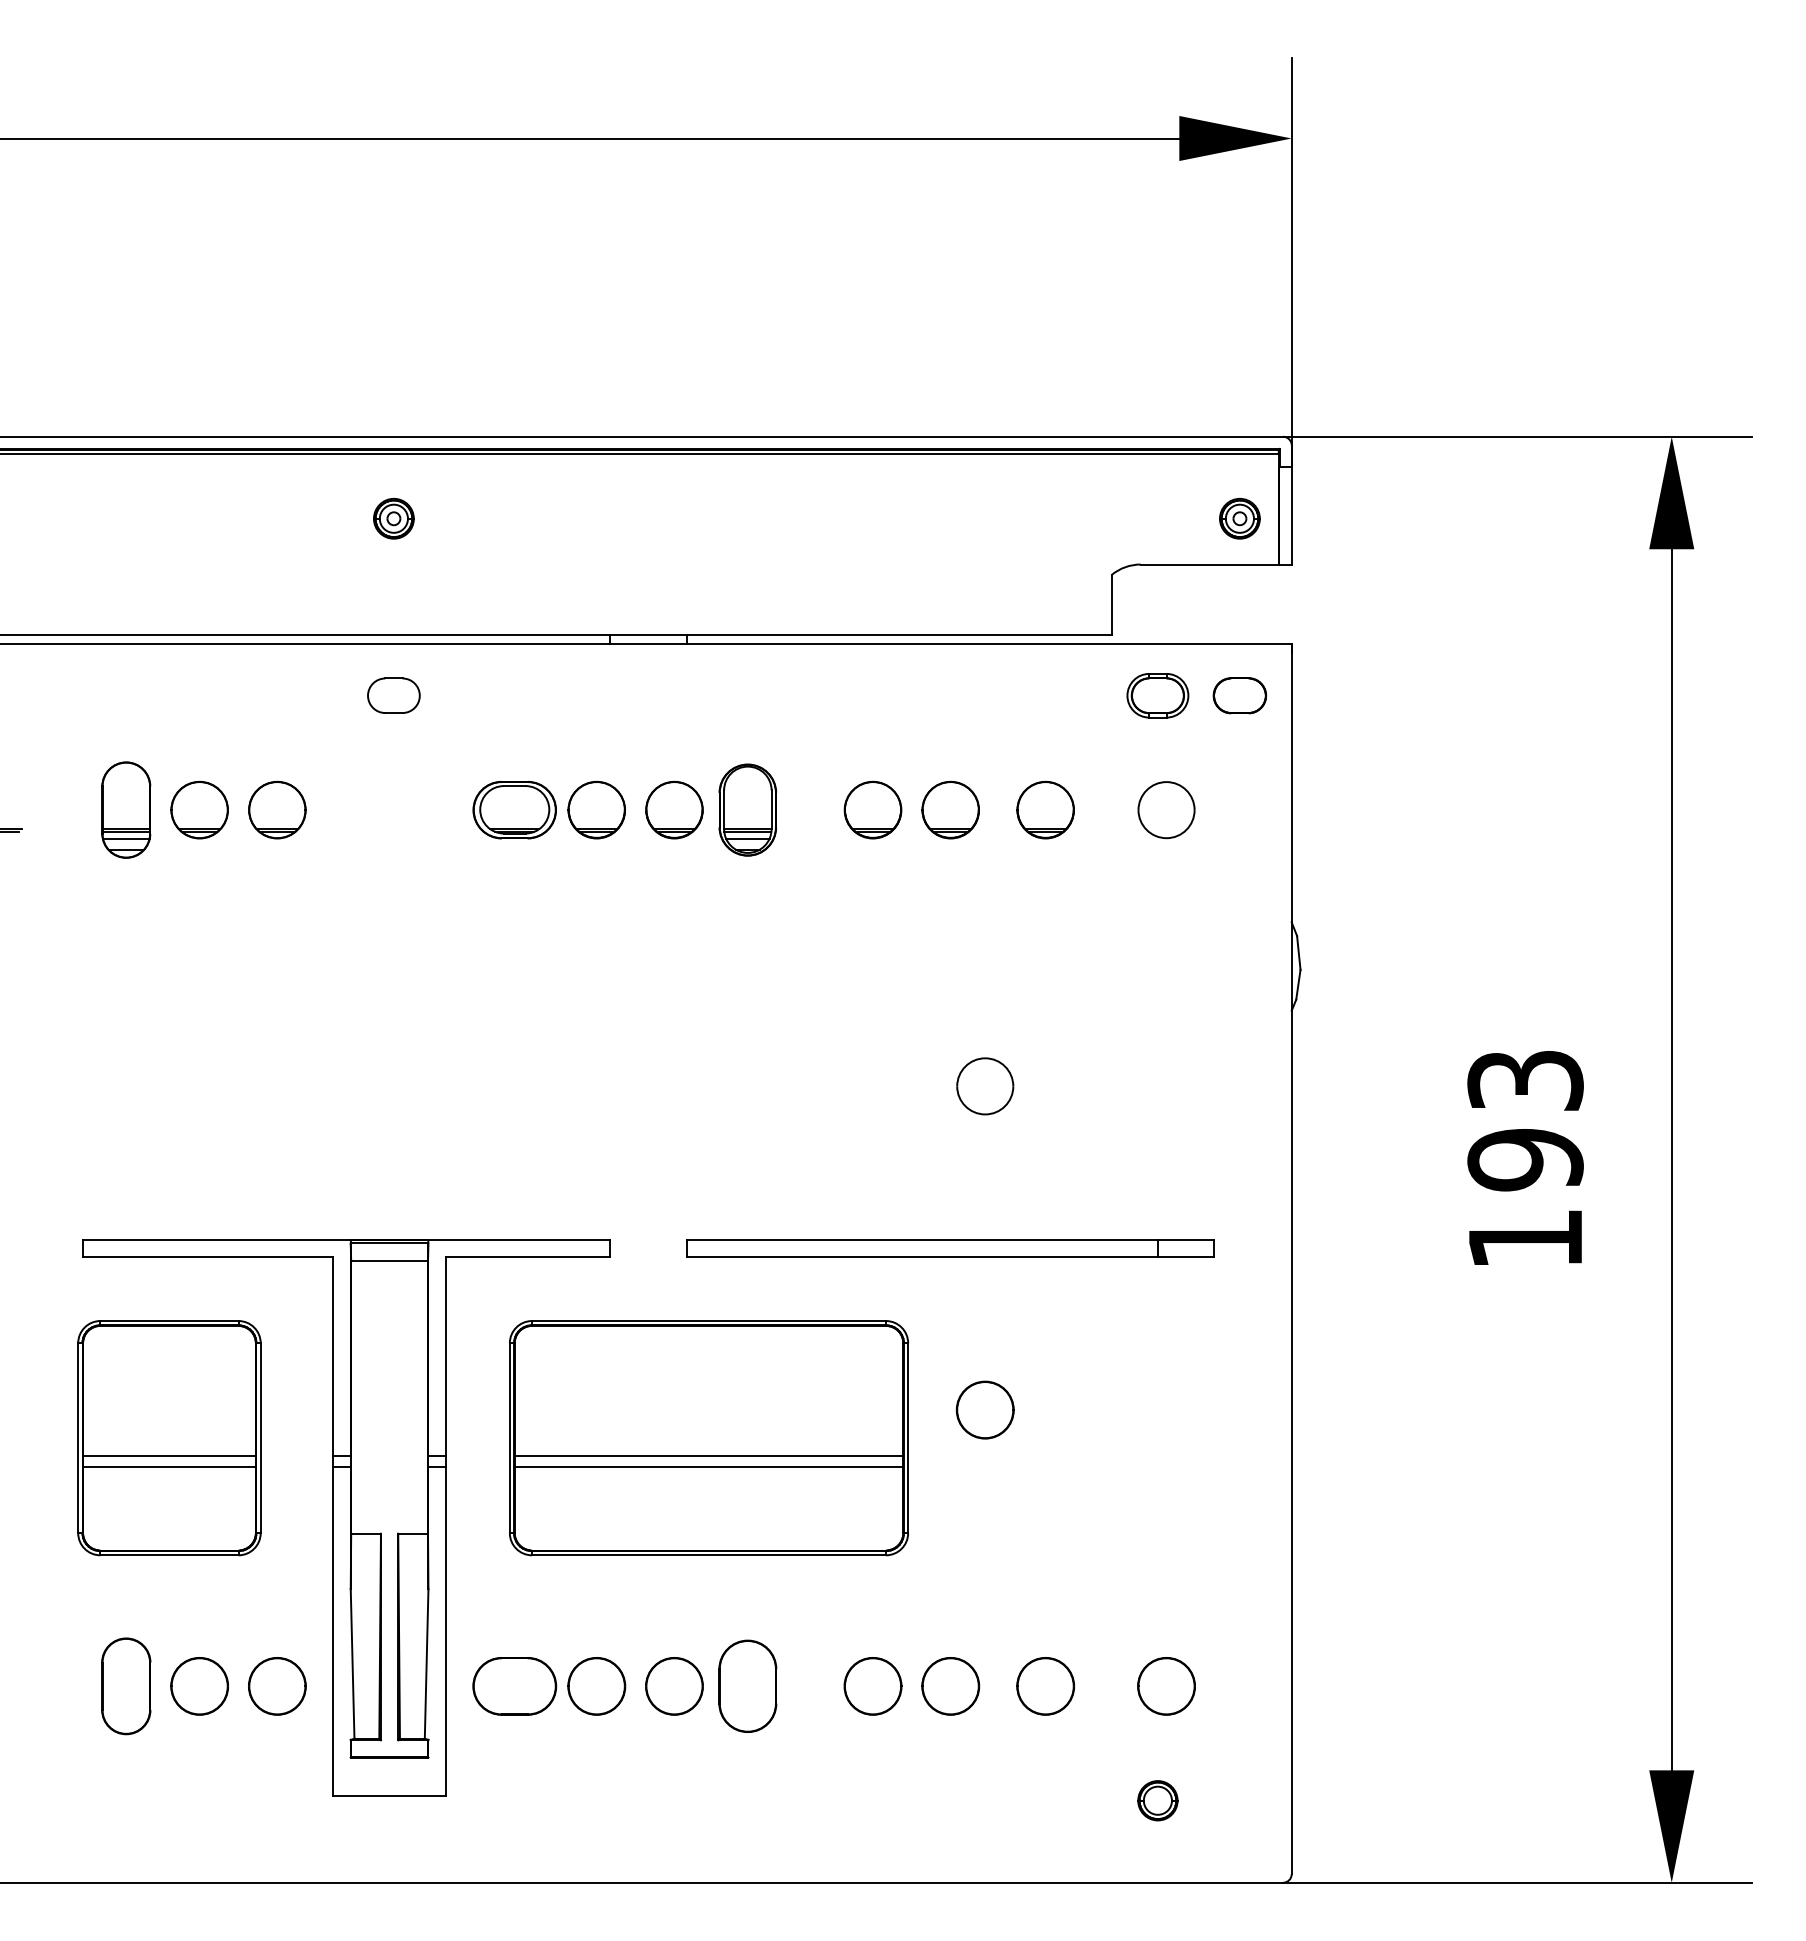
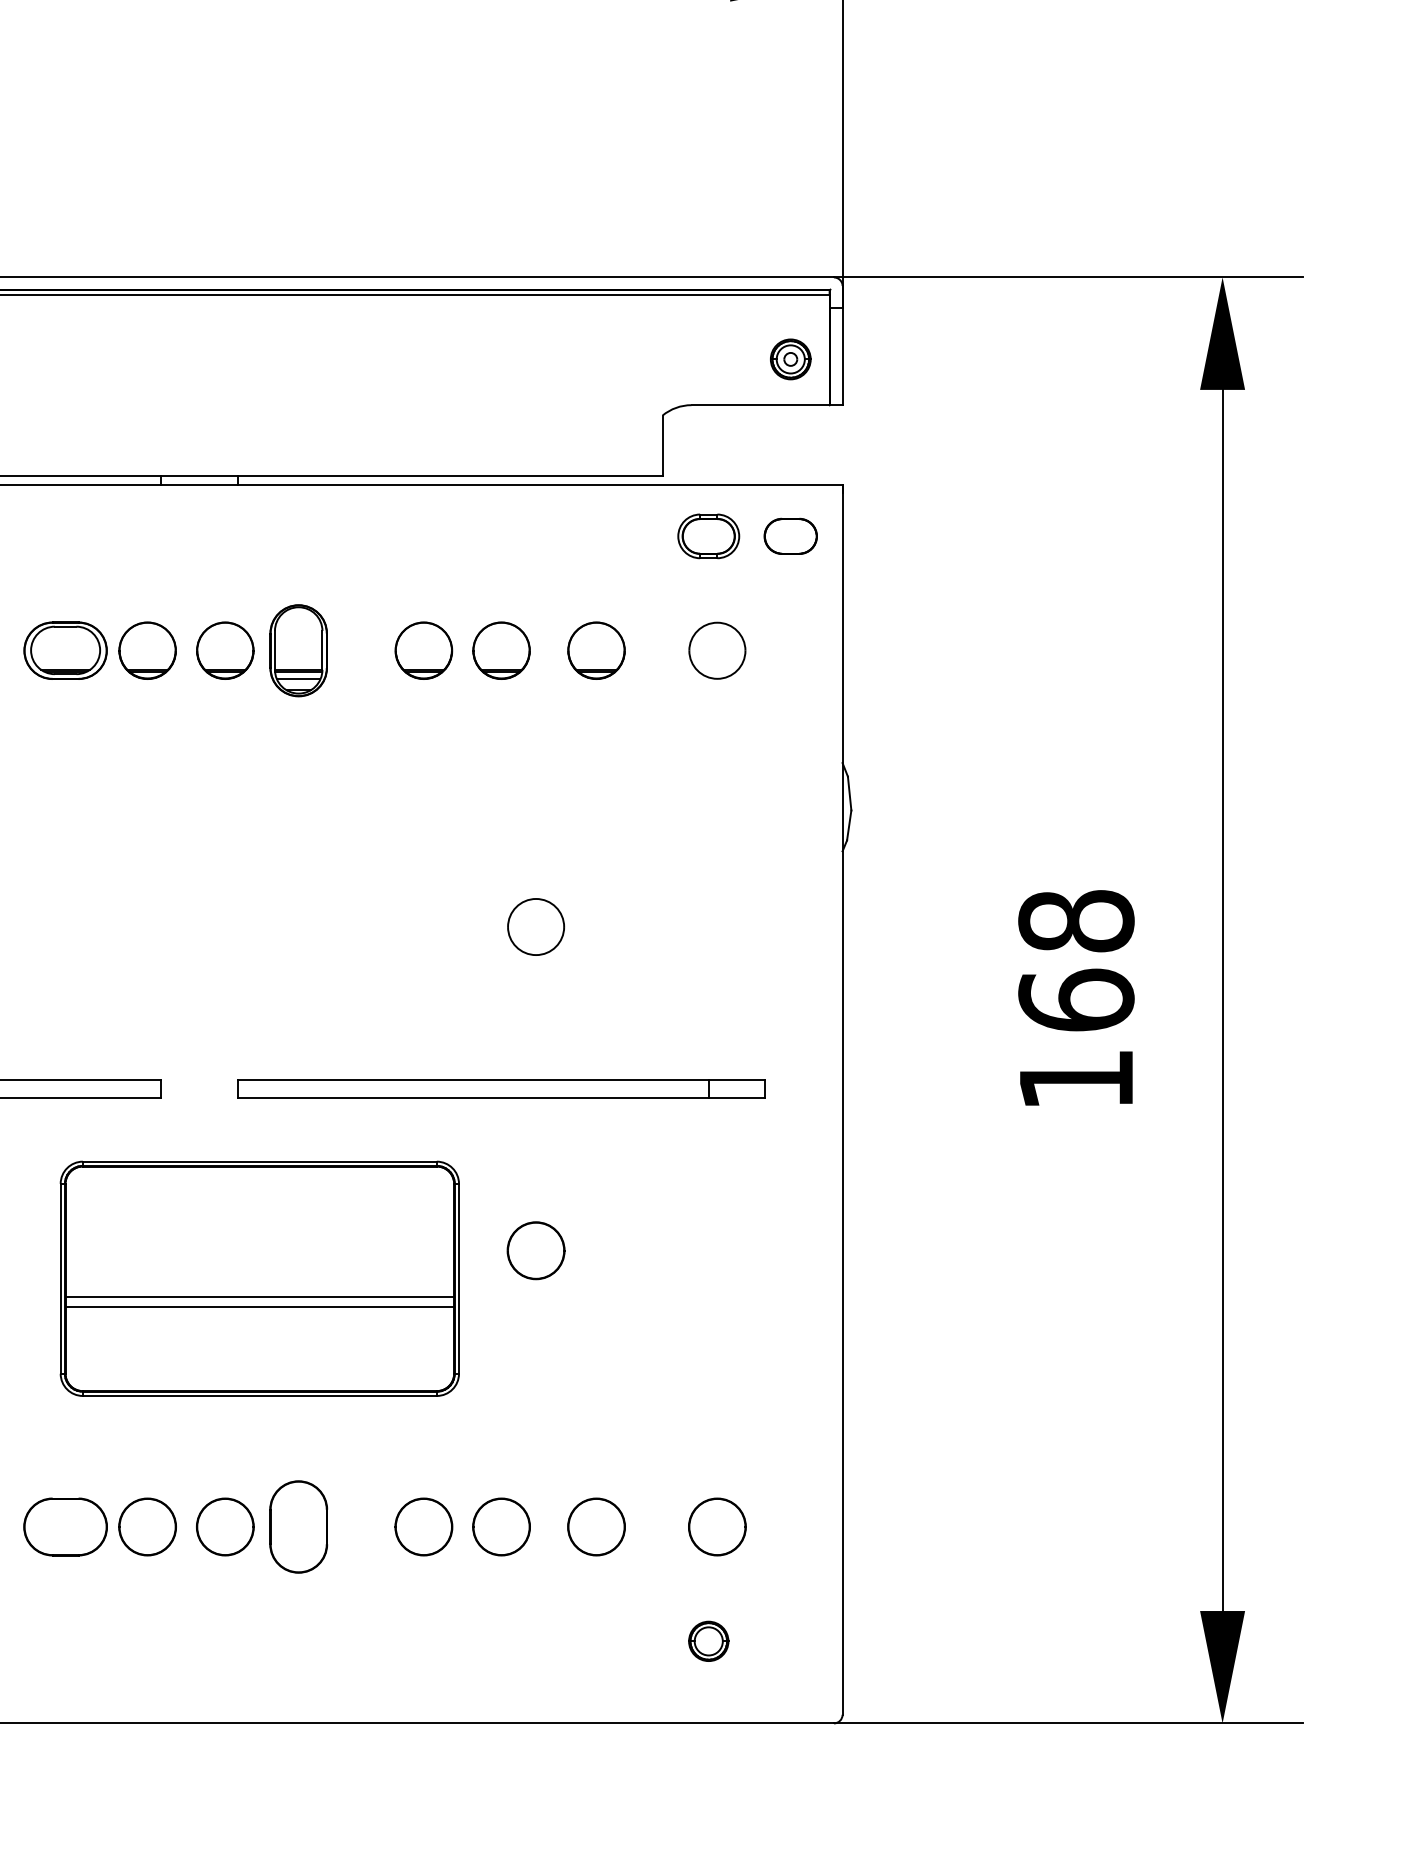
text: (1525, 1120) -> (1076, 961), 193 -> 168

